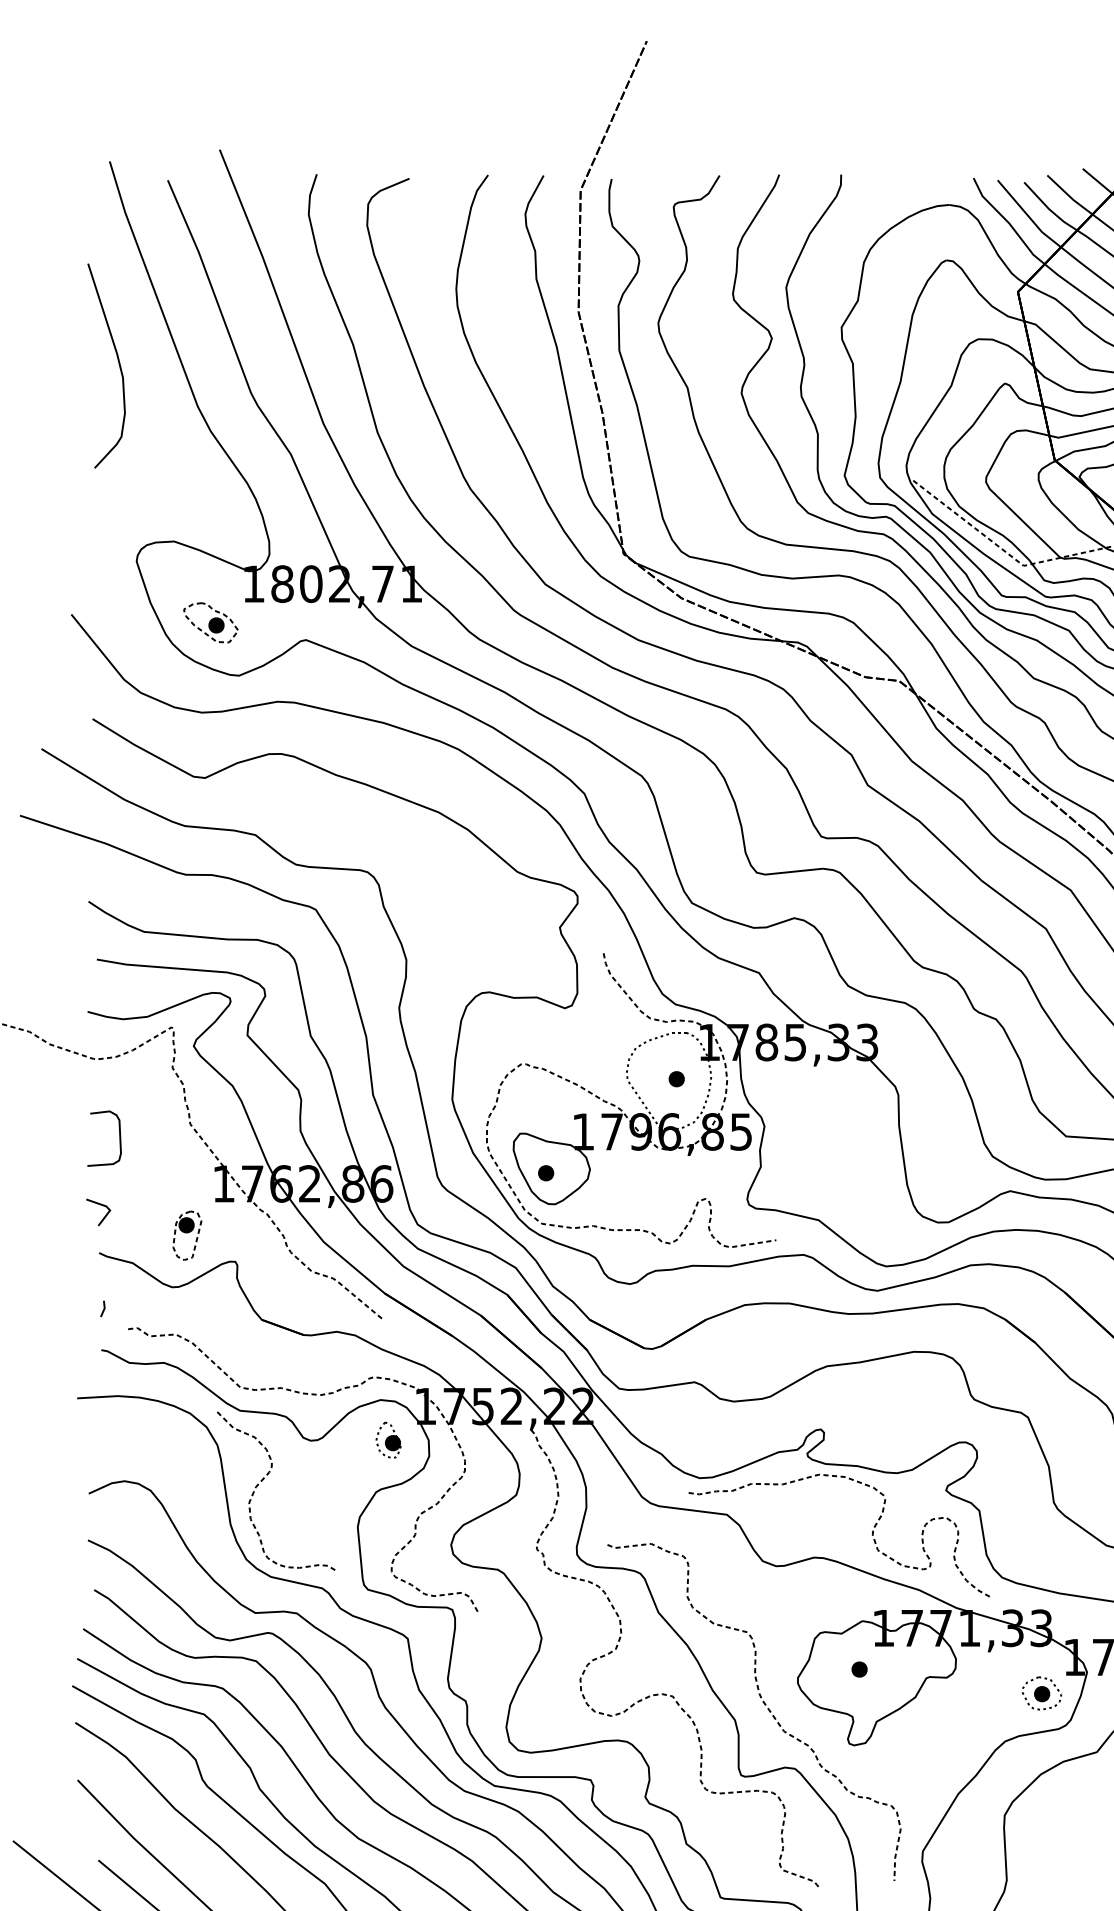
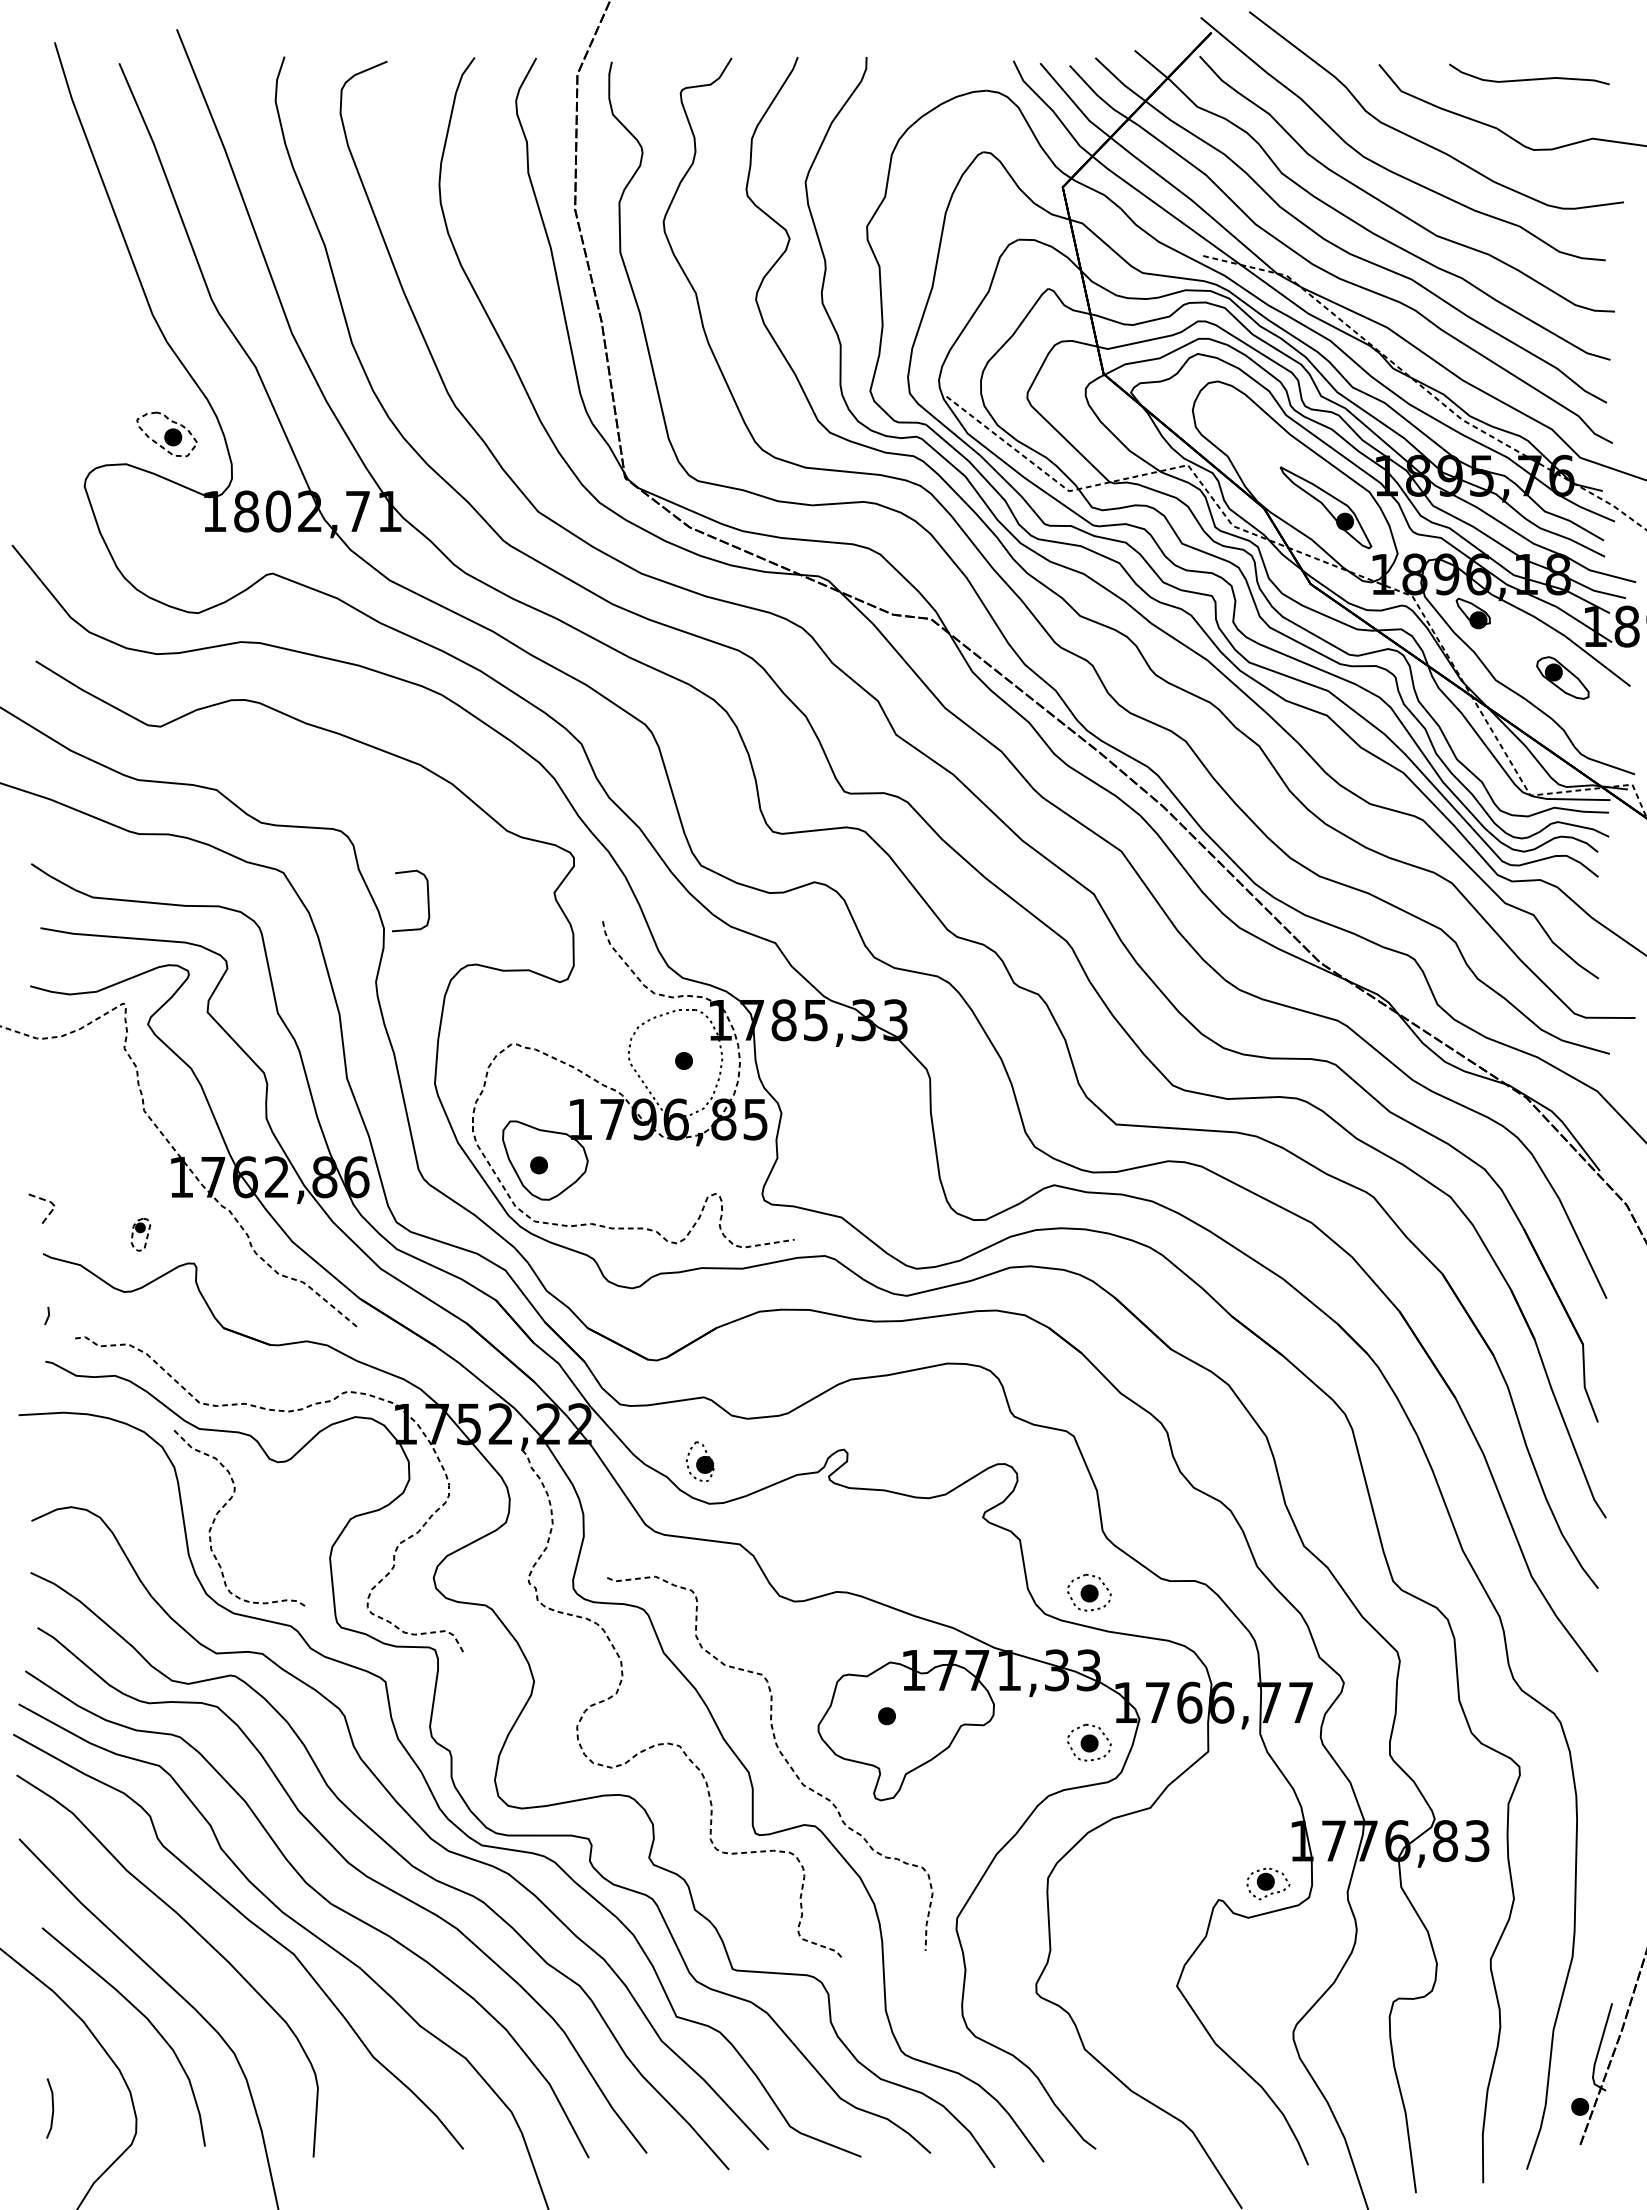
curve: (118, 364) -> (64, 267), removed
part: (210, 622) -> (166, 434), moved
curve: (119, 1138) -> (427, 900), moved
line: (107, 1208) -> (52, 1204), solid -> dashed
part: (186, 1235) -> (140, 1234), size x0.6
part: (387, 1440) -> (699, 1461), moved
curve: (871, 1535) -> (900, 1567), removed
part: (1042, 1558) -> (1089, 1592), added

